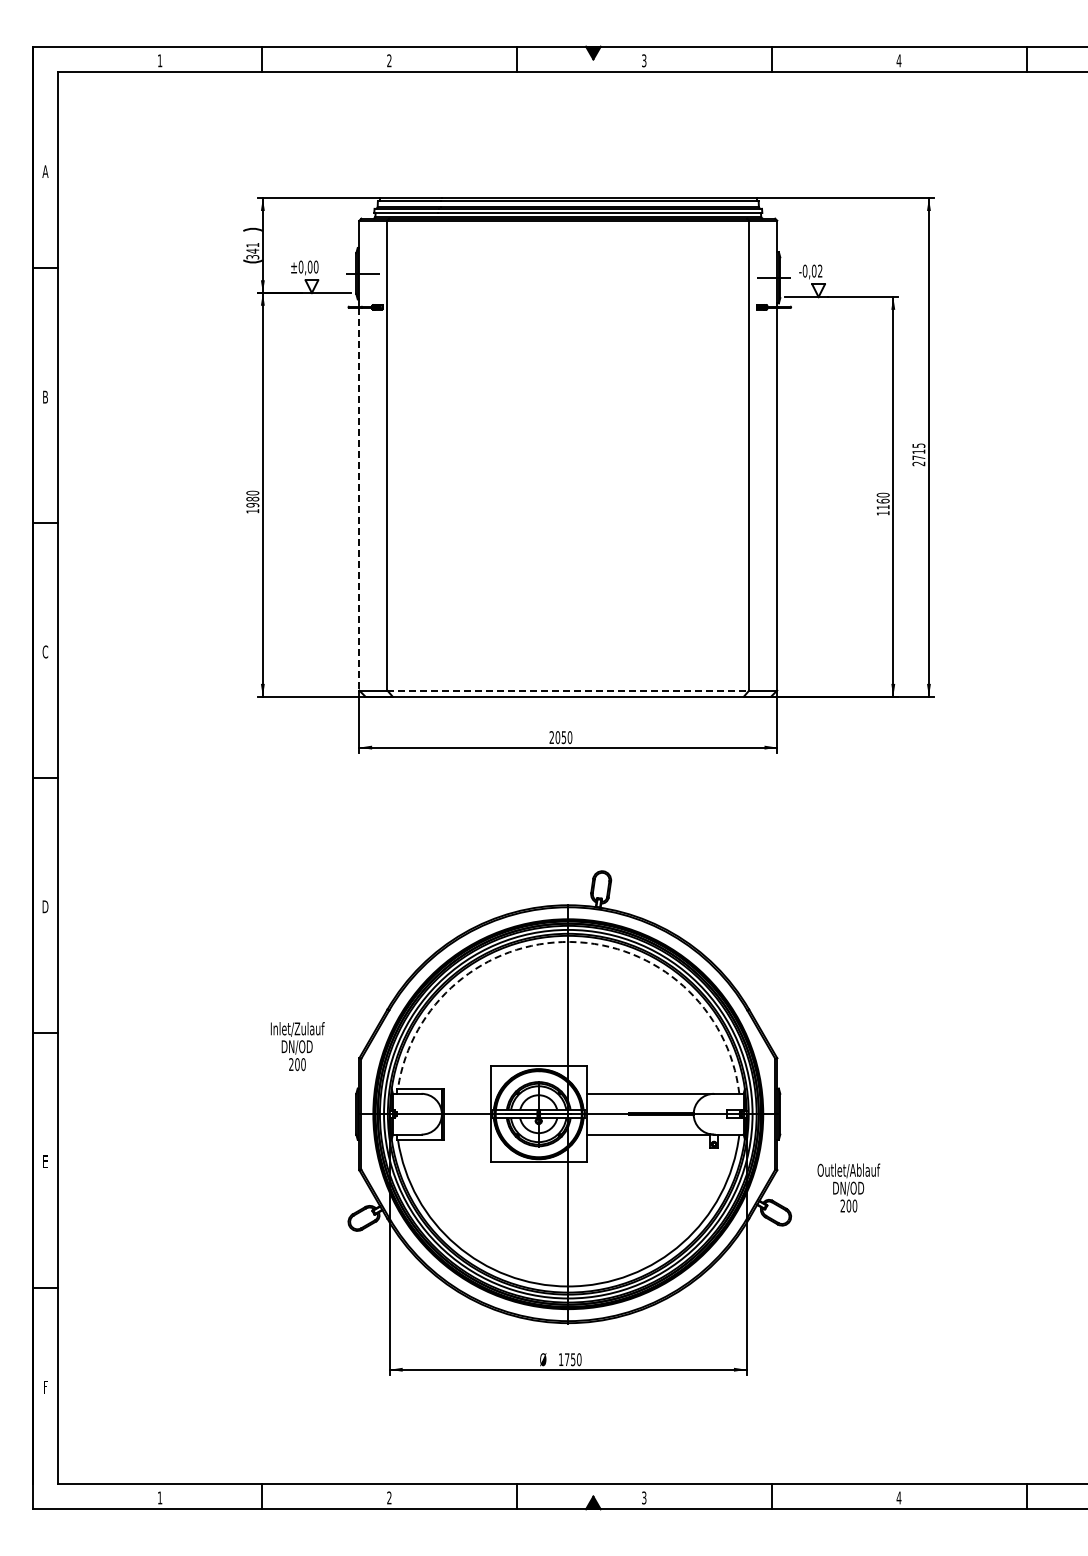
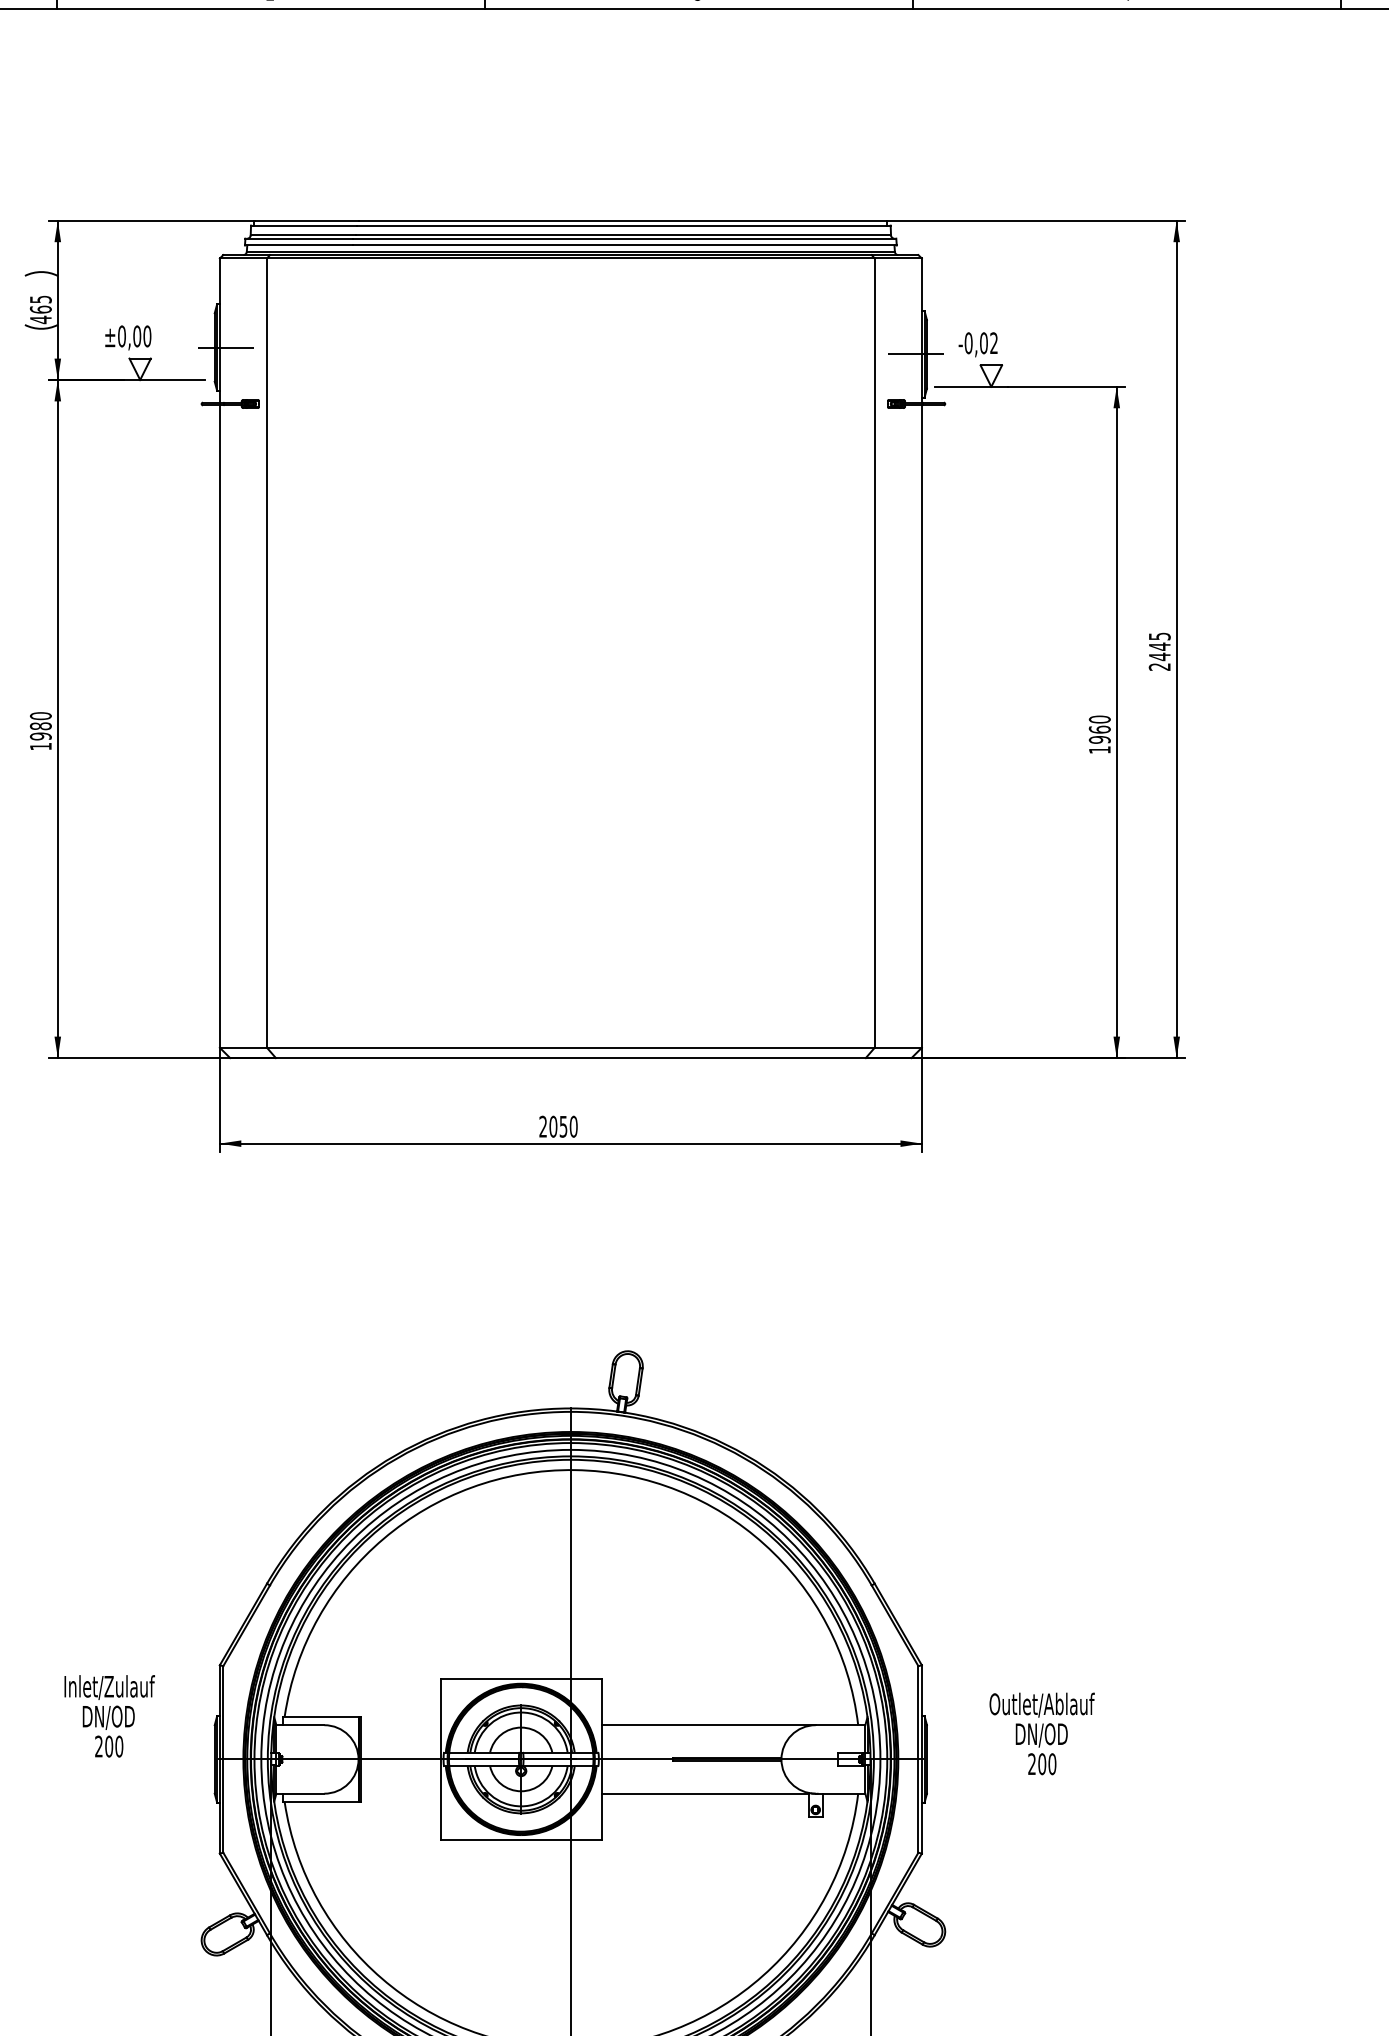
text: (252, 251) -> (40, 310), 341 -> 465
text: (918, 454) -> (1159, 651), 2715 -> 2445
line: (359, 499) -> (220, 726), dashed -> solid
text: (882, 507) -> (1098, 740), 1160 -> 1960
line: (568, 690) -> (571, 1047), dashed -> solid
arc: (570, 941) -> (574, 1469), dashed -> solid
text: (297, 1046) -> (109, 1716), moved
text: (848, 1187) -> (1041, 1733), moved

